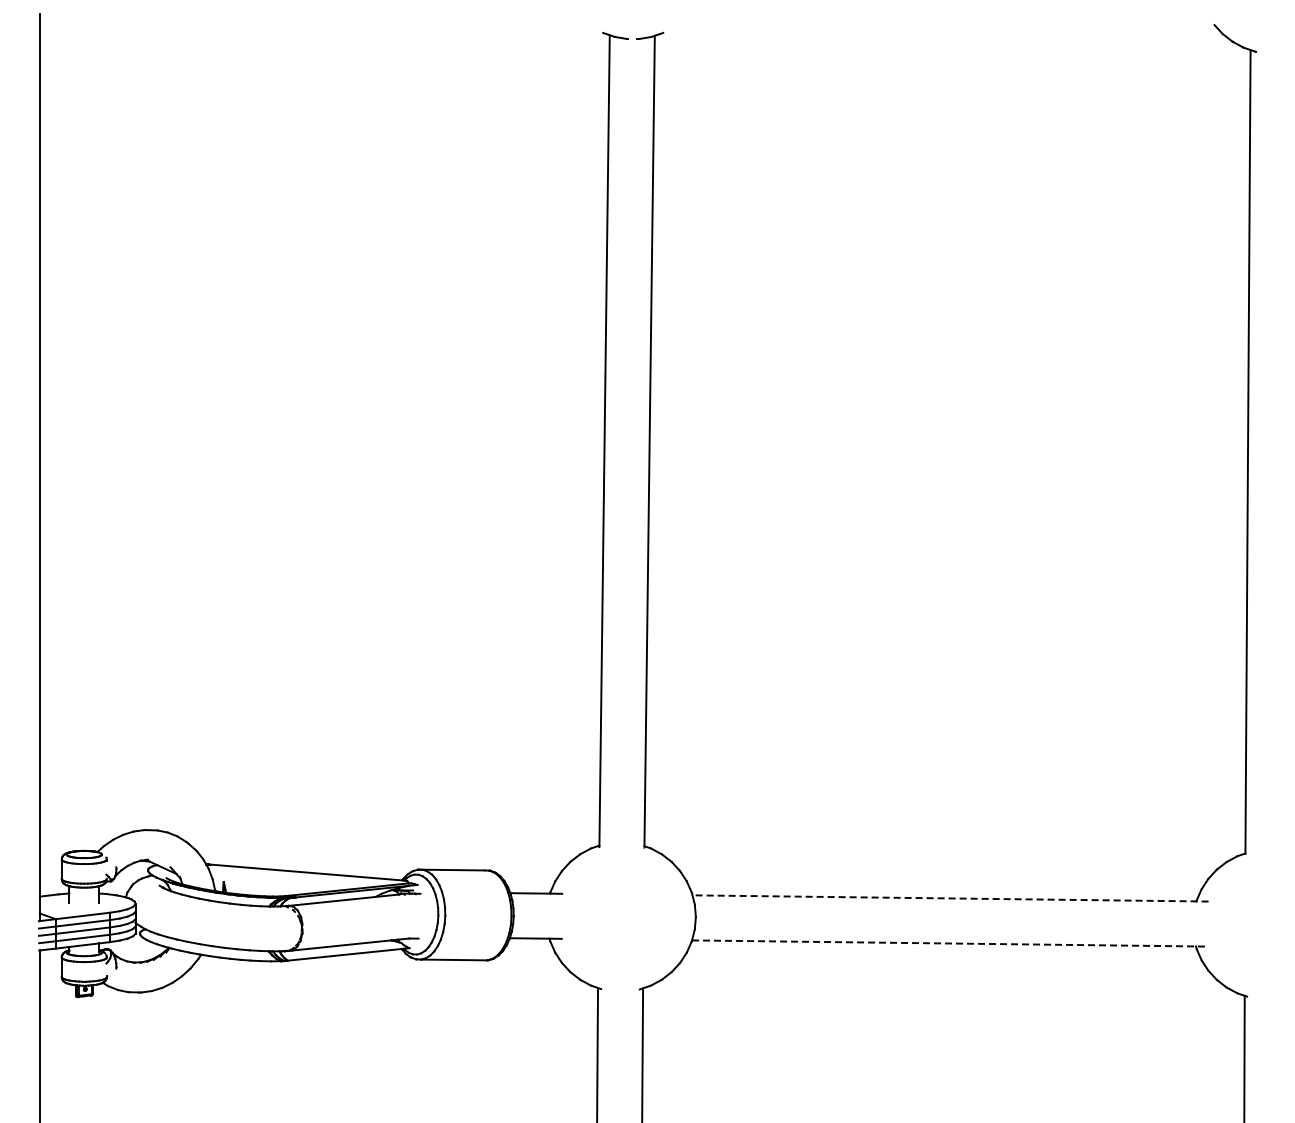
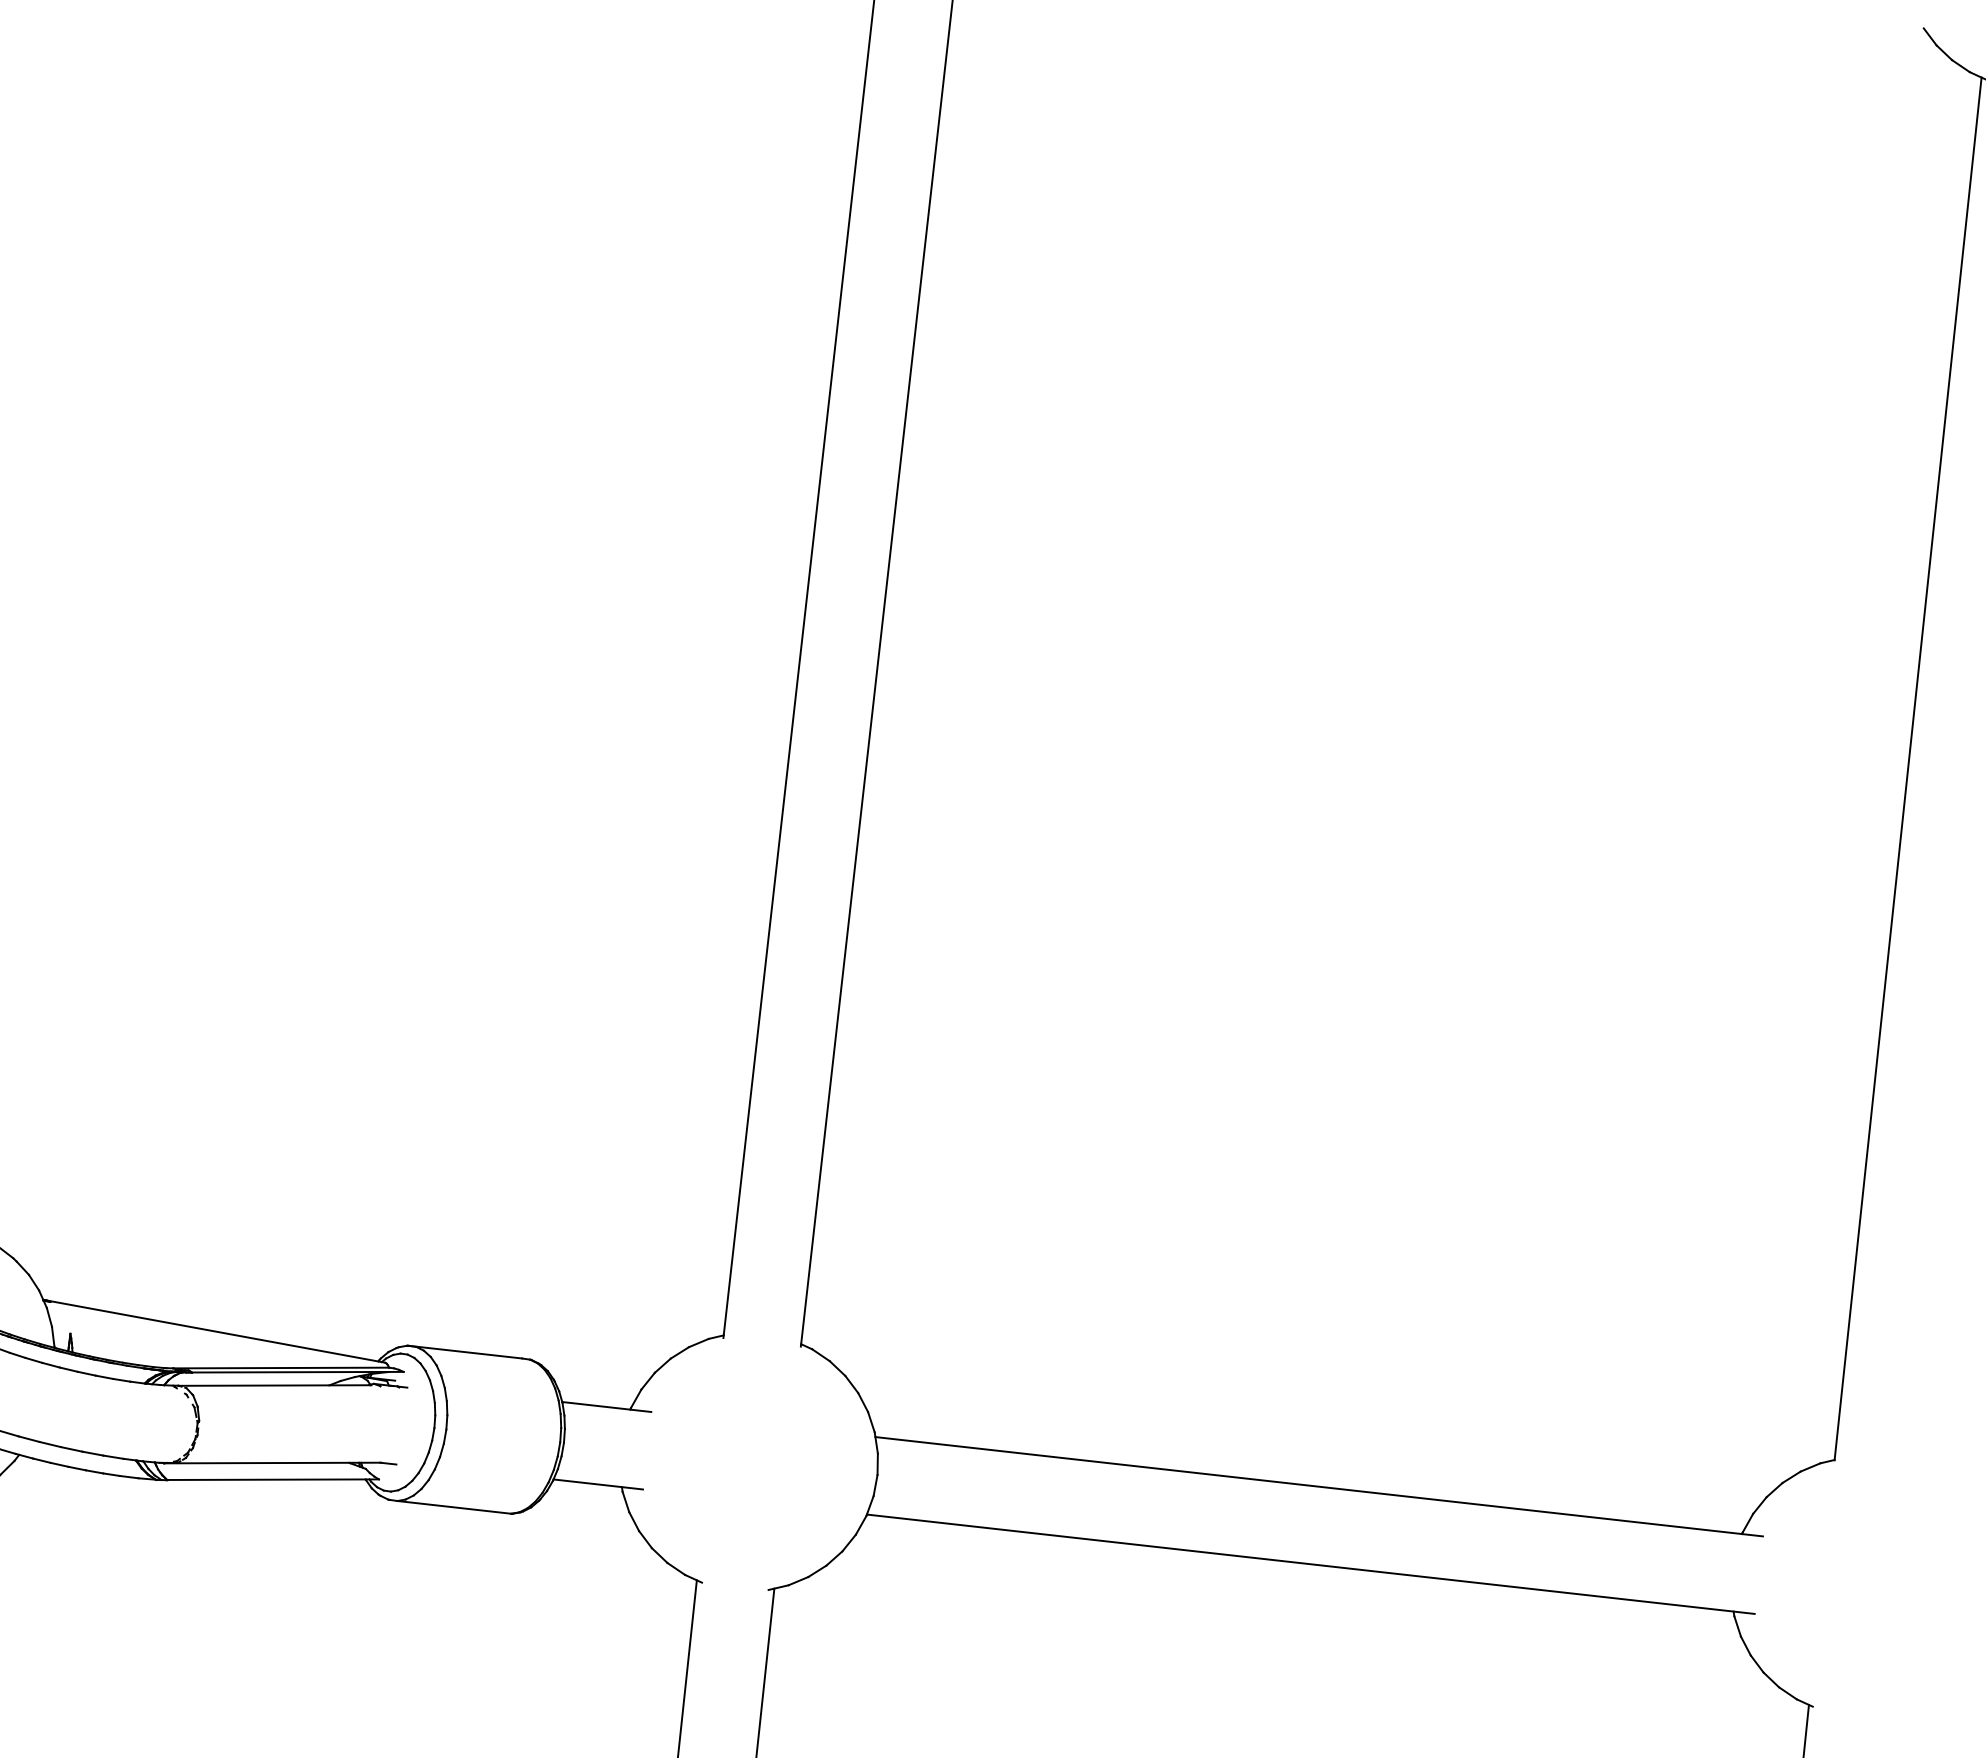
line: (950, 898) -> (1319, 1486), dashed -> solid
line: (950, 943) -> (1311, 1564), dashed -> solid

